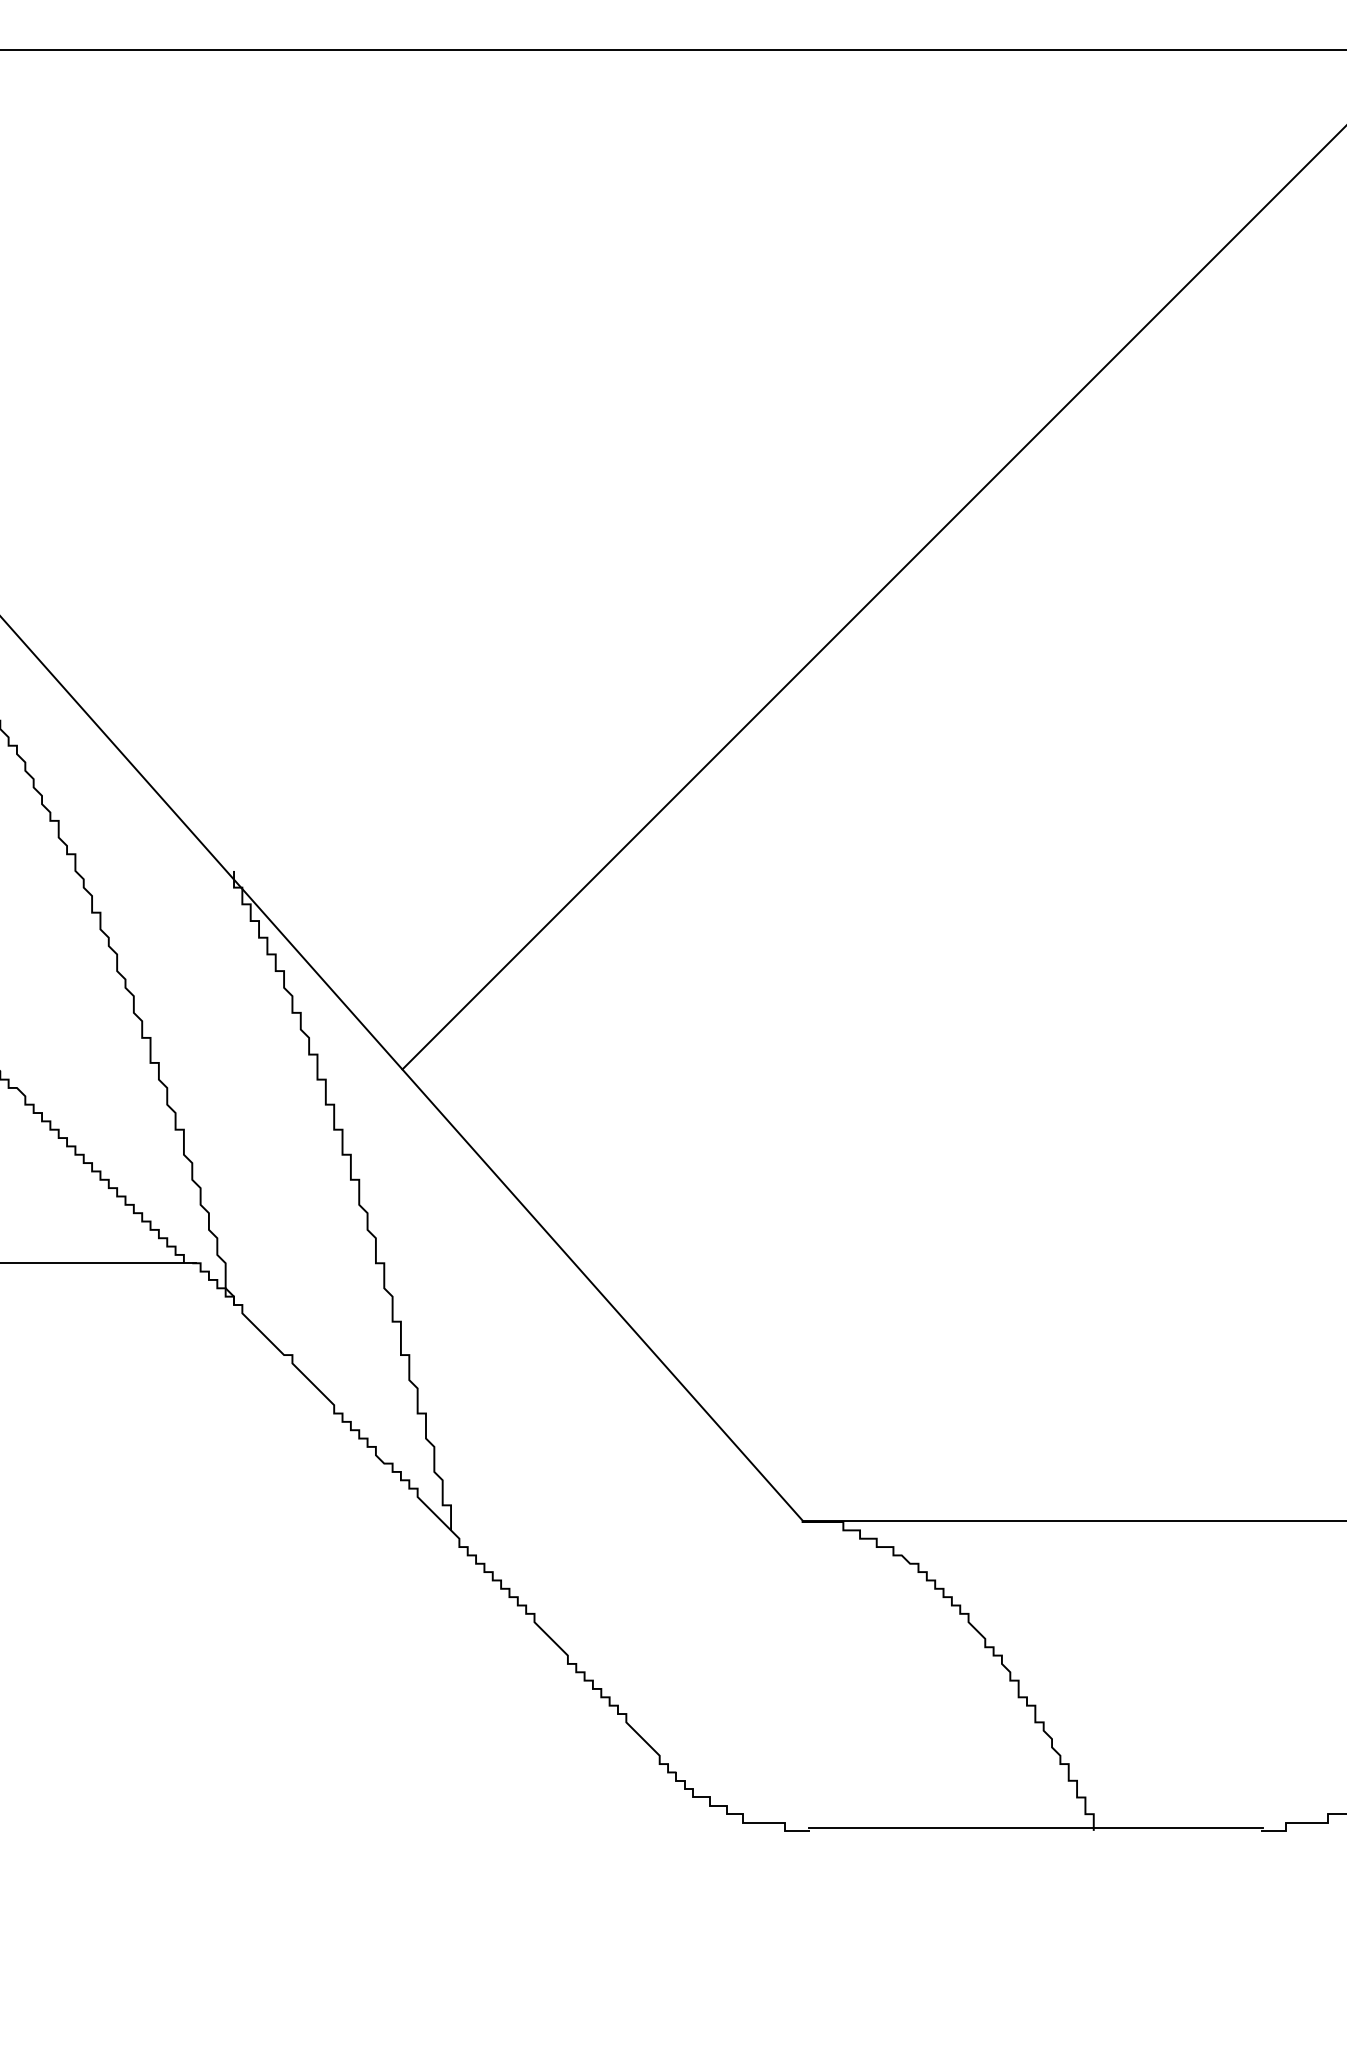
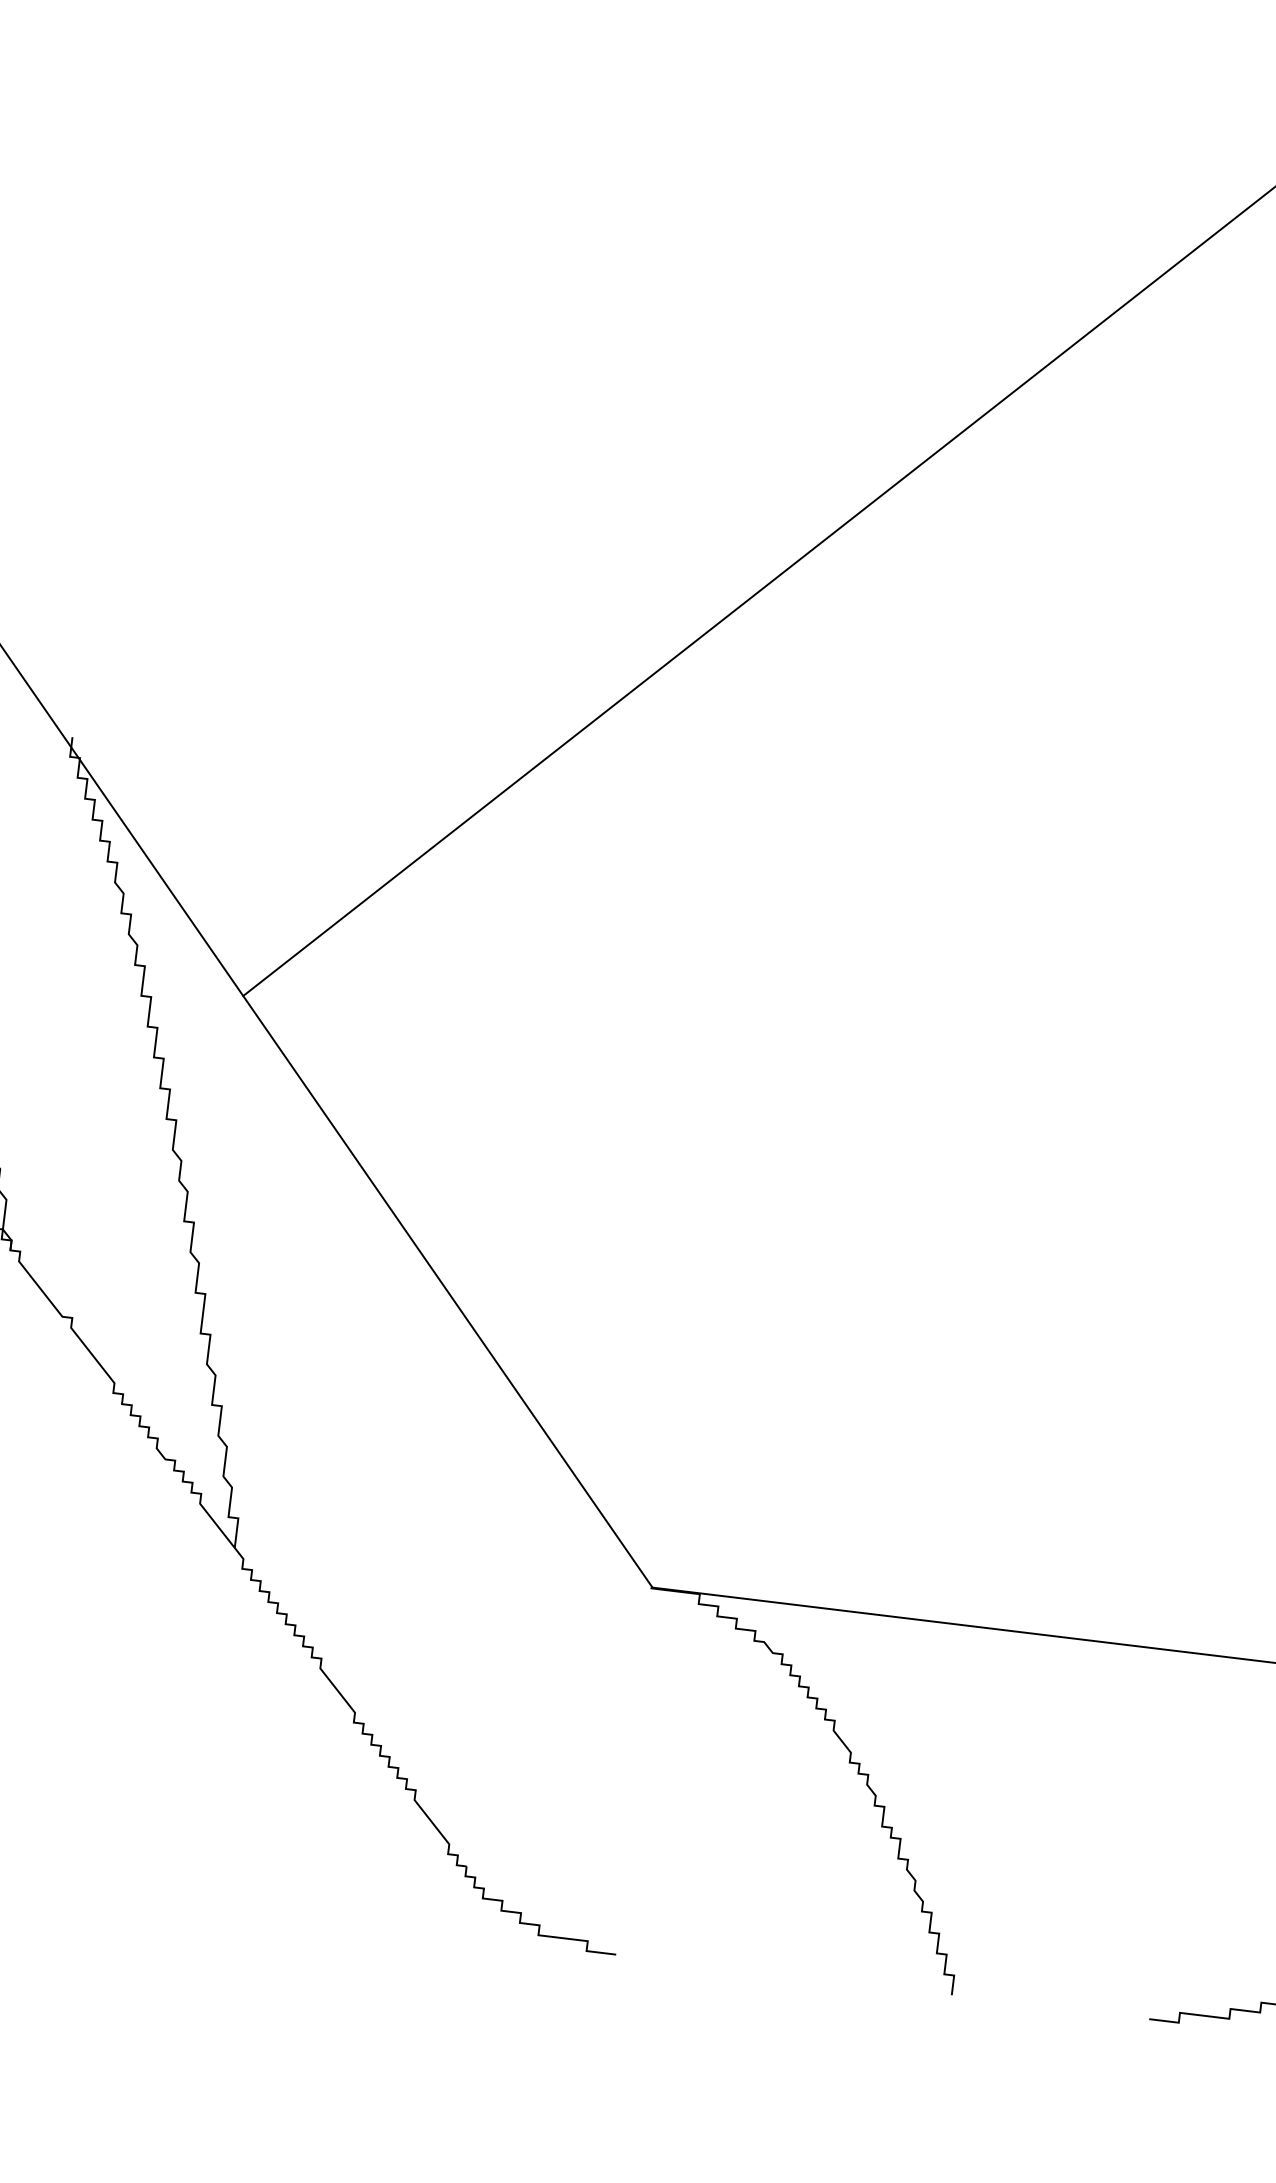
line: (1035, 1828) -> (883, 1984), removed

